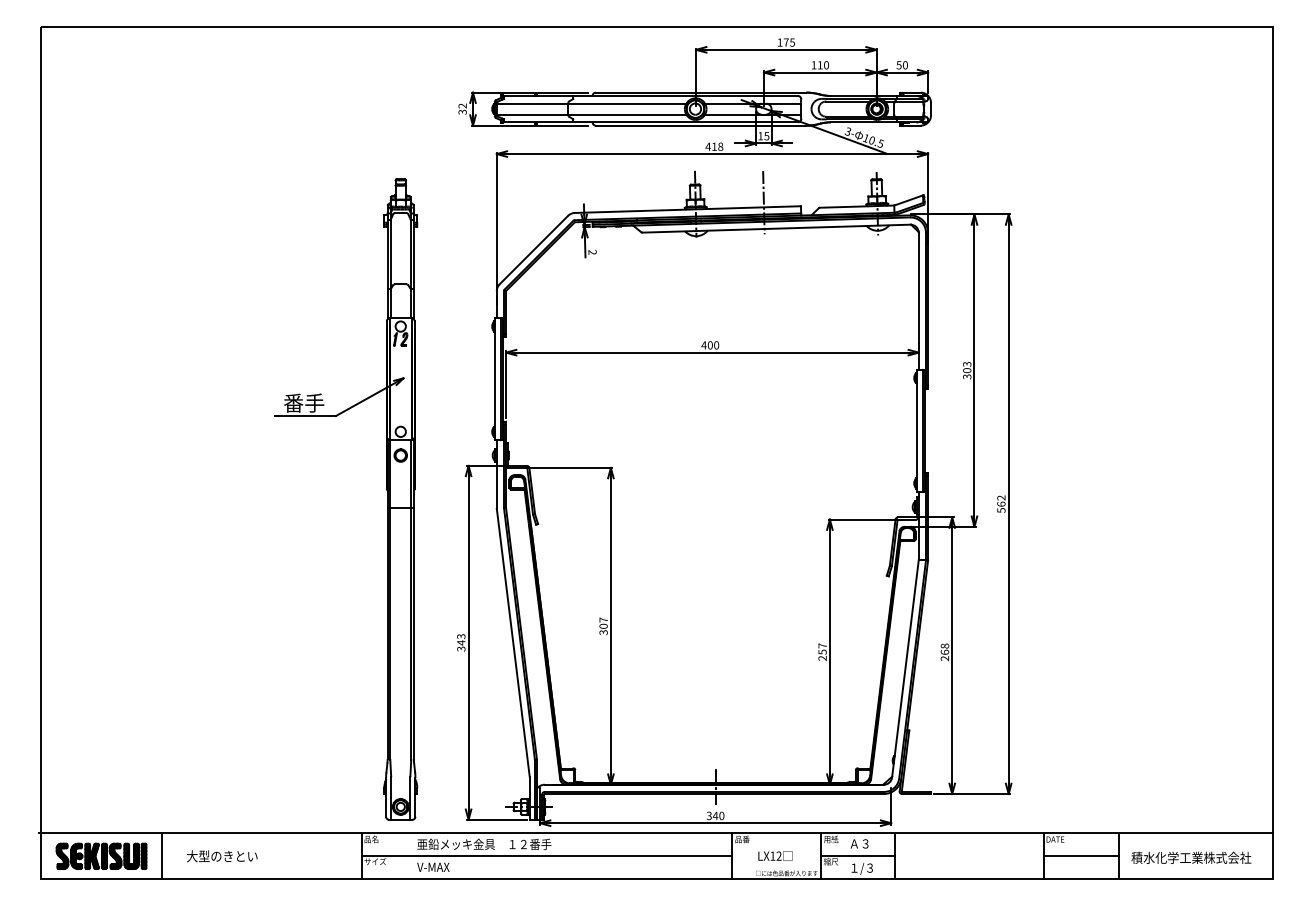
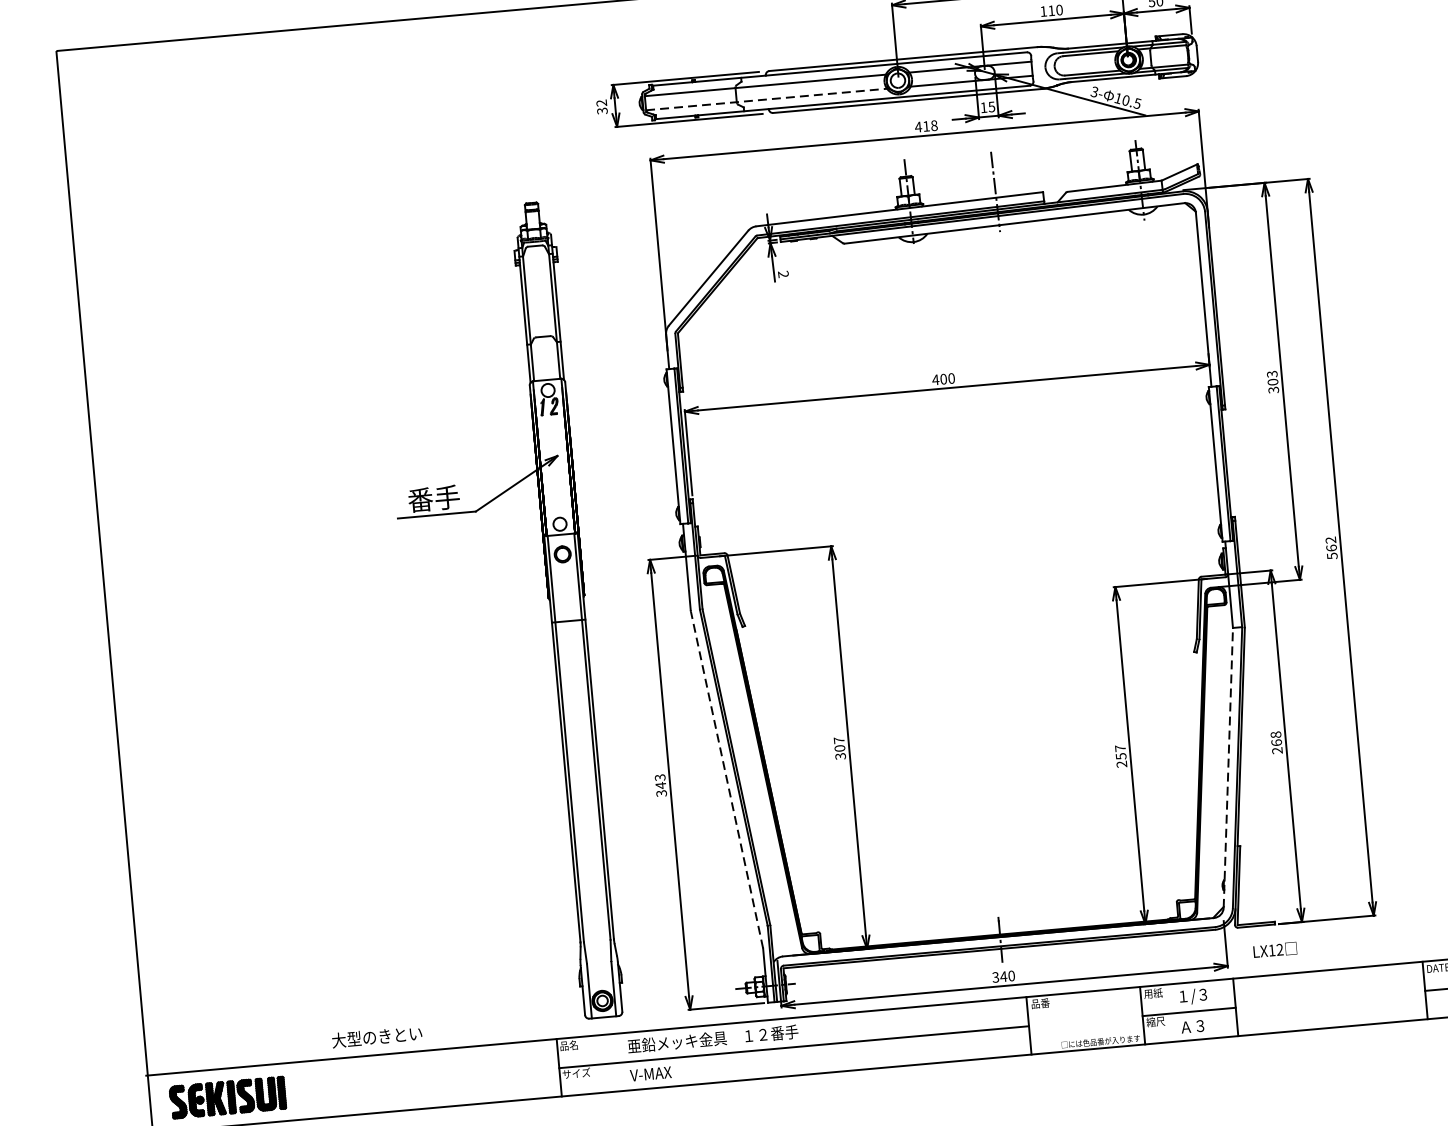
line: (591, 114) -> (766, 99), solid -> dashed
line: (513, 643) -> (727, 780), solid -> dashed
line: (905, 668) -> (1228, 767), solid -> dashed
text: (861, 844) -> (1192, 996), Ａ３ -> １/３
line: (161, 855) -> (303, 1089), removed
text: (775, 855) -> (1275, 949), moved
text: (222, 856) -> (377, 1037), moved
text: (861, 868) -> (1195, 1026), １/３ -> Ａ３

